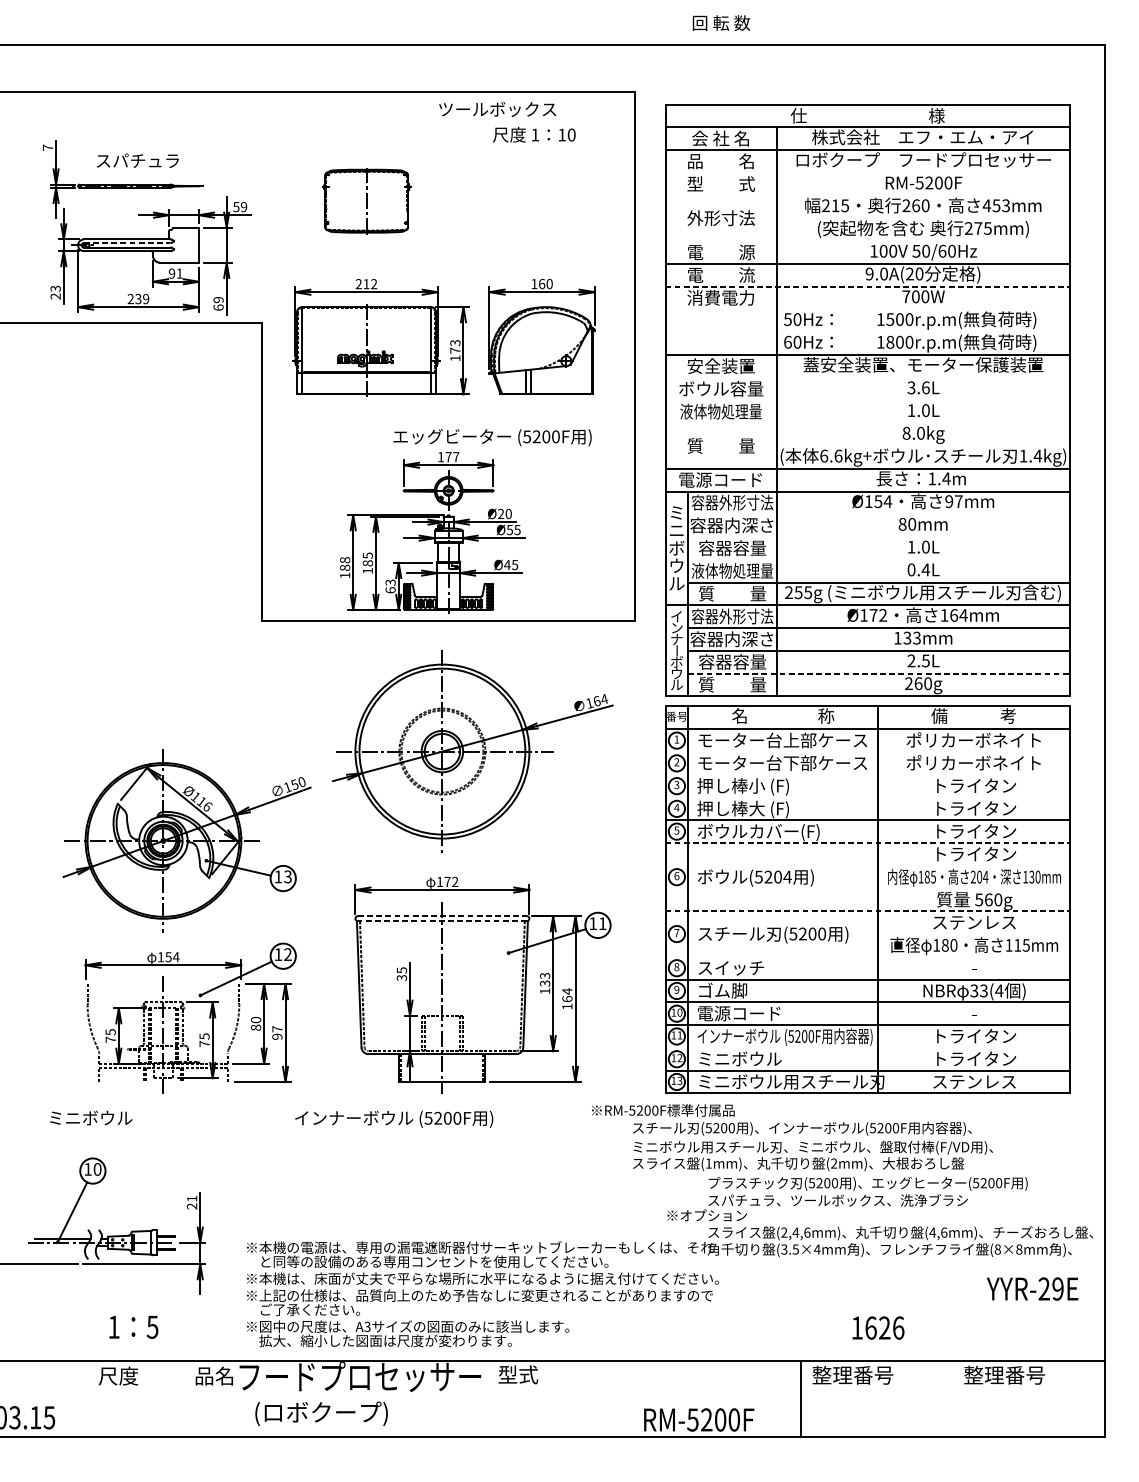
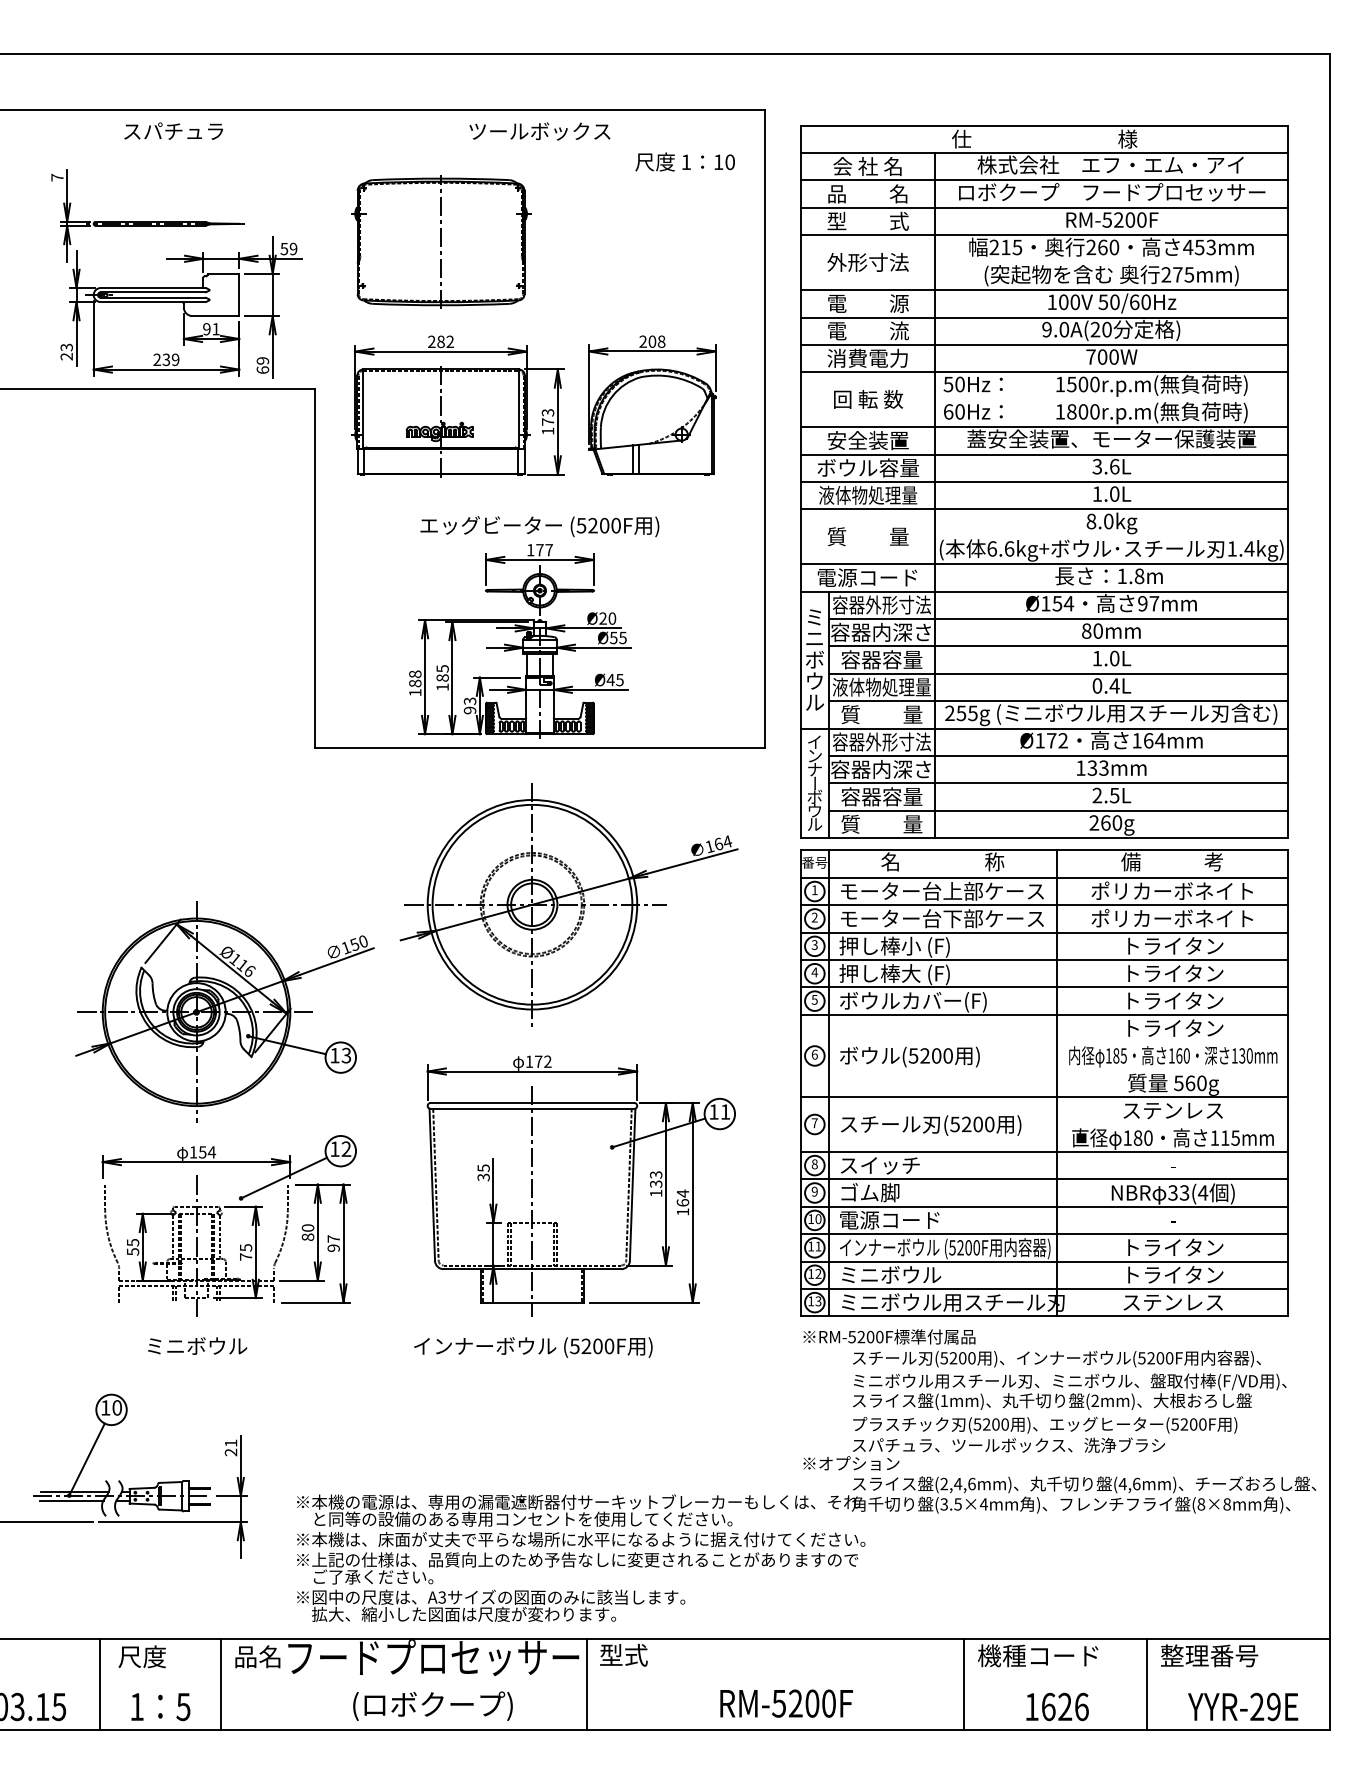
text: (721, 23) -> (868, 399), moved
text: (497, 109) -> (539, 131), moved
text: (533, 134) -> (684, 161), moved
text: (137, 160) -> (173, 130), moved
line: (867, 172) -> (1044, 207), added
line: (867, 195) -> (1044, 235), added
part: (366, 200) -> (441, 241), size x1.67
line: (867, 241) -> (1044, 290), added
line: (127, 243) -> (153, 292), dashed -> solid
text: (366, 283) -> (440, 341), 212 -> 282
text: (542, 283) -> (652, 341), 160 -> 208
line: (867, 286) -> (1044, 344), dashed -> solid
line: (867, 309) -> (1044, 372), added
line: (867, 377) -> (1044, 454), added
line: (867, 400) -> (1044, 481), added
line: (867, 423) -> (1044, 509), added
text: (492, 437) -> (539, 526), moved
text: (946, 479) -> (1139, 576), 1.4m -> 1.8m
line: (879, 514) -> (1058, 619), added
line: (879, 537) -> (1058, 646), added
line: (879, 559) -> (1058, 673), added
text: (390, 590) -> (469, 710), 63 -> 93
line: (879, 673) -> (1058, 810), dashed -> solid
line: (867, 752) -> (1044, 905), added
line: (867, 774) -> (1044, 932), added
line: (867, 797) -> (1044, 960), added
line: (867, 842) -> (1044, 1014), dashed -> solid
text: (787, 876) -> (948, 1055), (5204 -> (5200
text: (979, 876) -> (1179, 1055), 204 -> 160
line: (867, 911) -> (1044, 1097), dashed -> solid
line: (442, 915) -> (532, 1102), dashed -> solid
line: (442, 921) -> (532, 1109), dashed -> solid
line: (867, 956) -> (1044, 1151), added
text: (111, 1039) -> (133, 1251), 75 -> 55
line: (867, 1047) -> (1044, 1261), added
text: (91, 1117) -> (197, 1345), moved
text: (394, 1119) -> (533, 1347), moved
text: (792, 1137) -> (1044, 1369), moved
line: (59, 1246) -> (71, 1500), added
text: (1032, 1288) -> (1243, 1706), moved
text: (133, 1327) -> (160, 1707), moved
text: (878, 1327) -> (1057, 1706), moved
text: (862, 1375) -> (1038, 1655), 整理番号 -> 機種コード
line: (82, 1399) -> (99, 1684), added
line: (184, 1399) -> (221, 1684), added
line: (487, 1399) -> (586, 1684), added
line: (953, 1399) -> (1147, 1684), added
text: (321, 1413) -> (432, 1705), moved
text: (699, 1419) -> (786, 1703), moved

